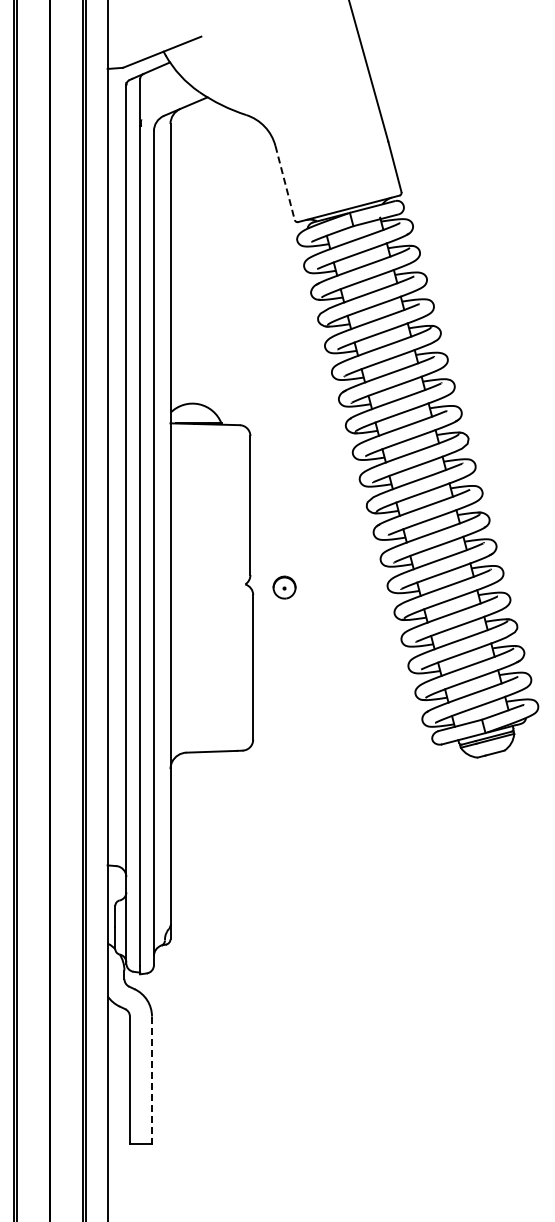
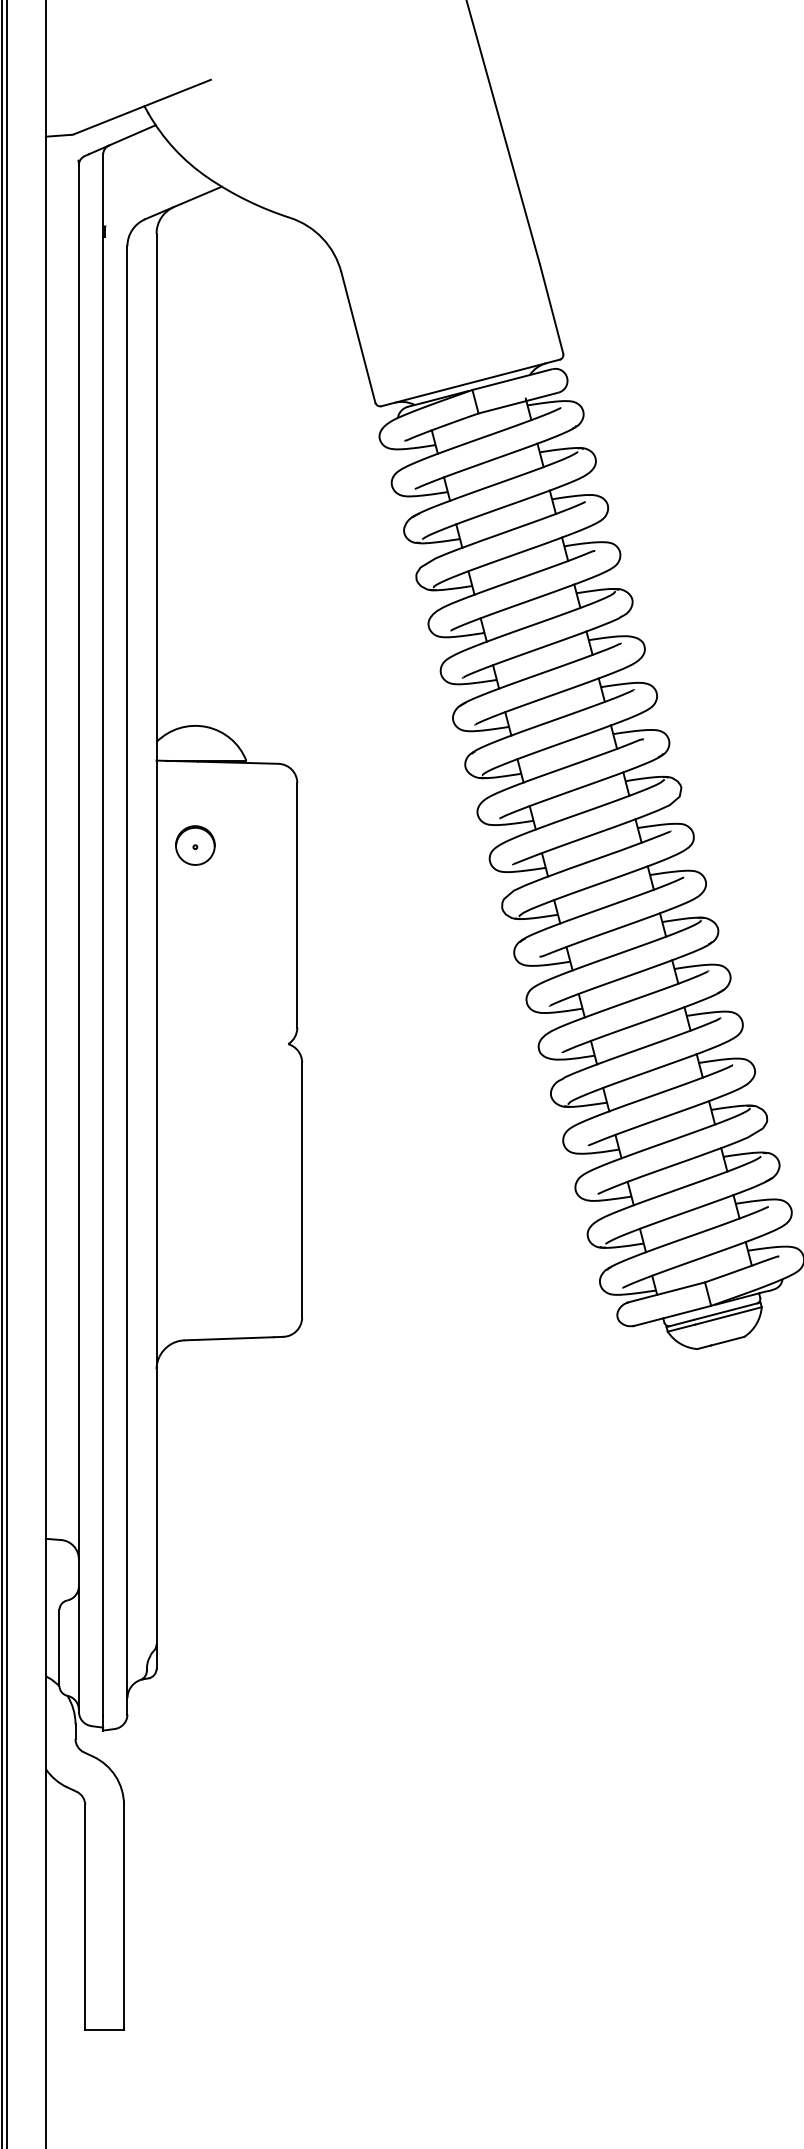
line: (285, 183) -> (359, 338), dashed -> solid
part: (284, 587) -> (195, 845), moved
line: (152, 1080) -> (124, 1917), dashed -> solid

